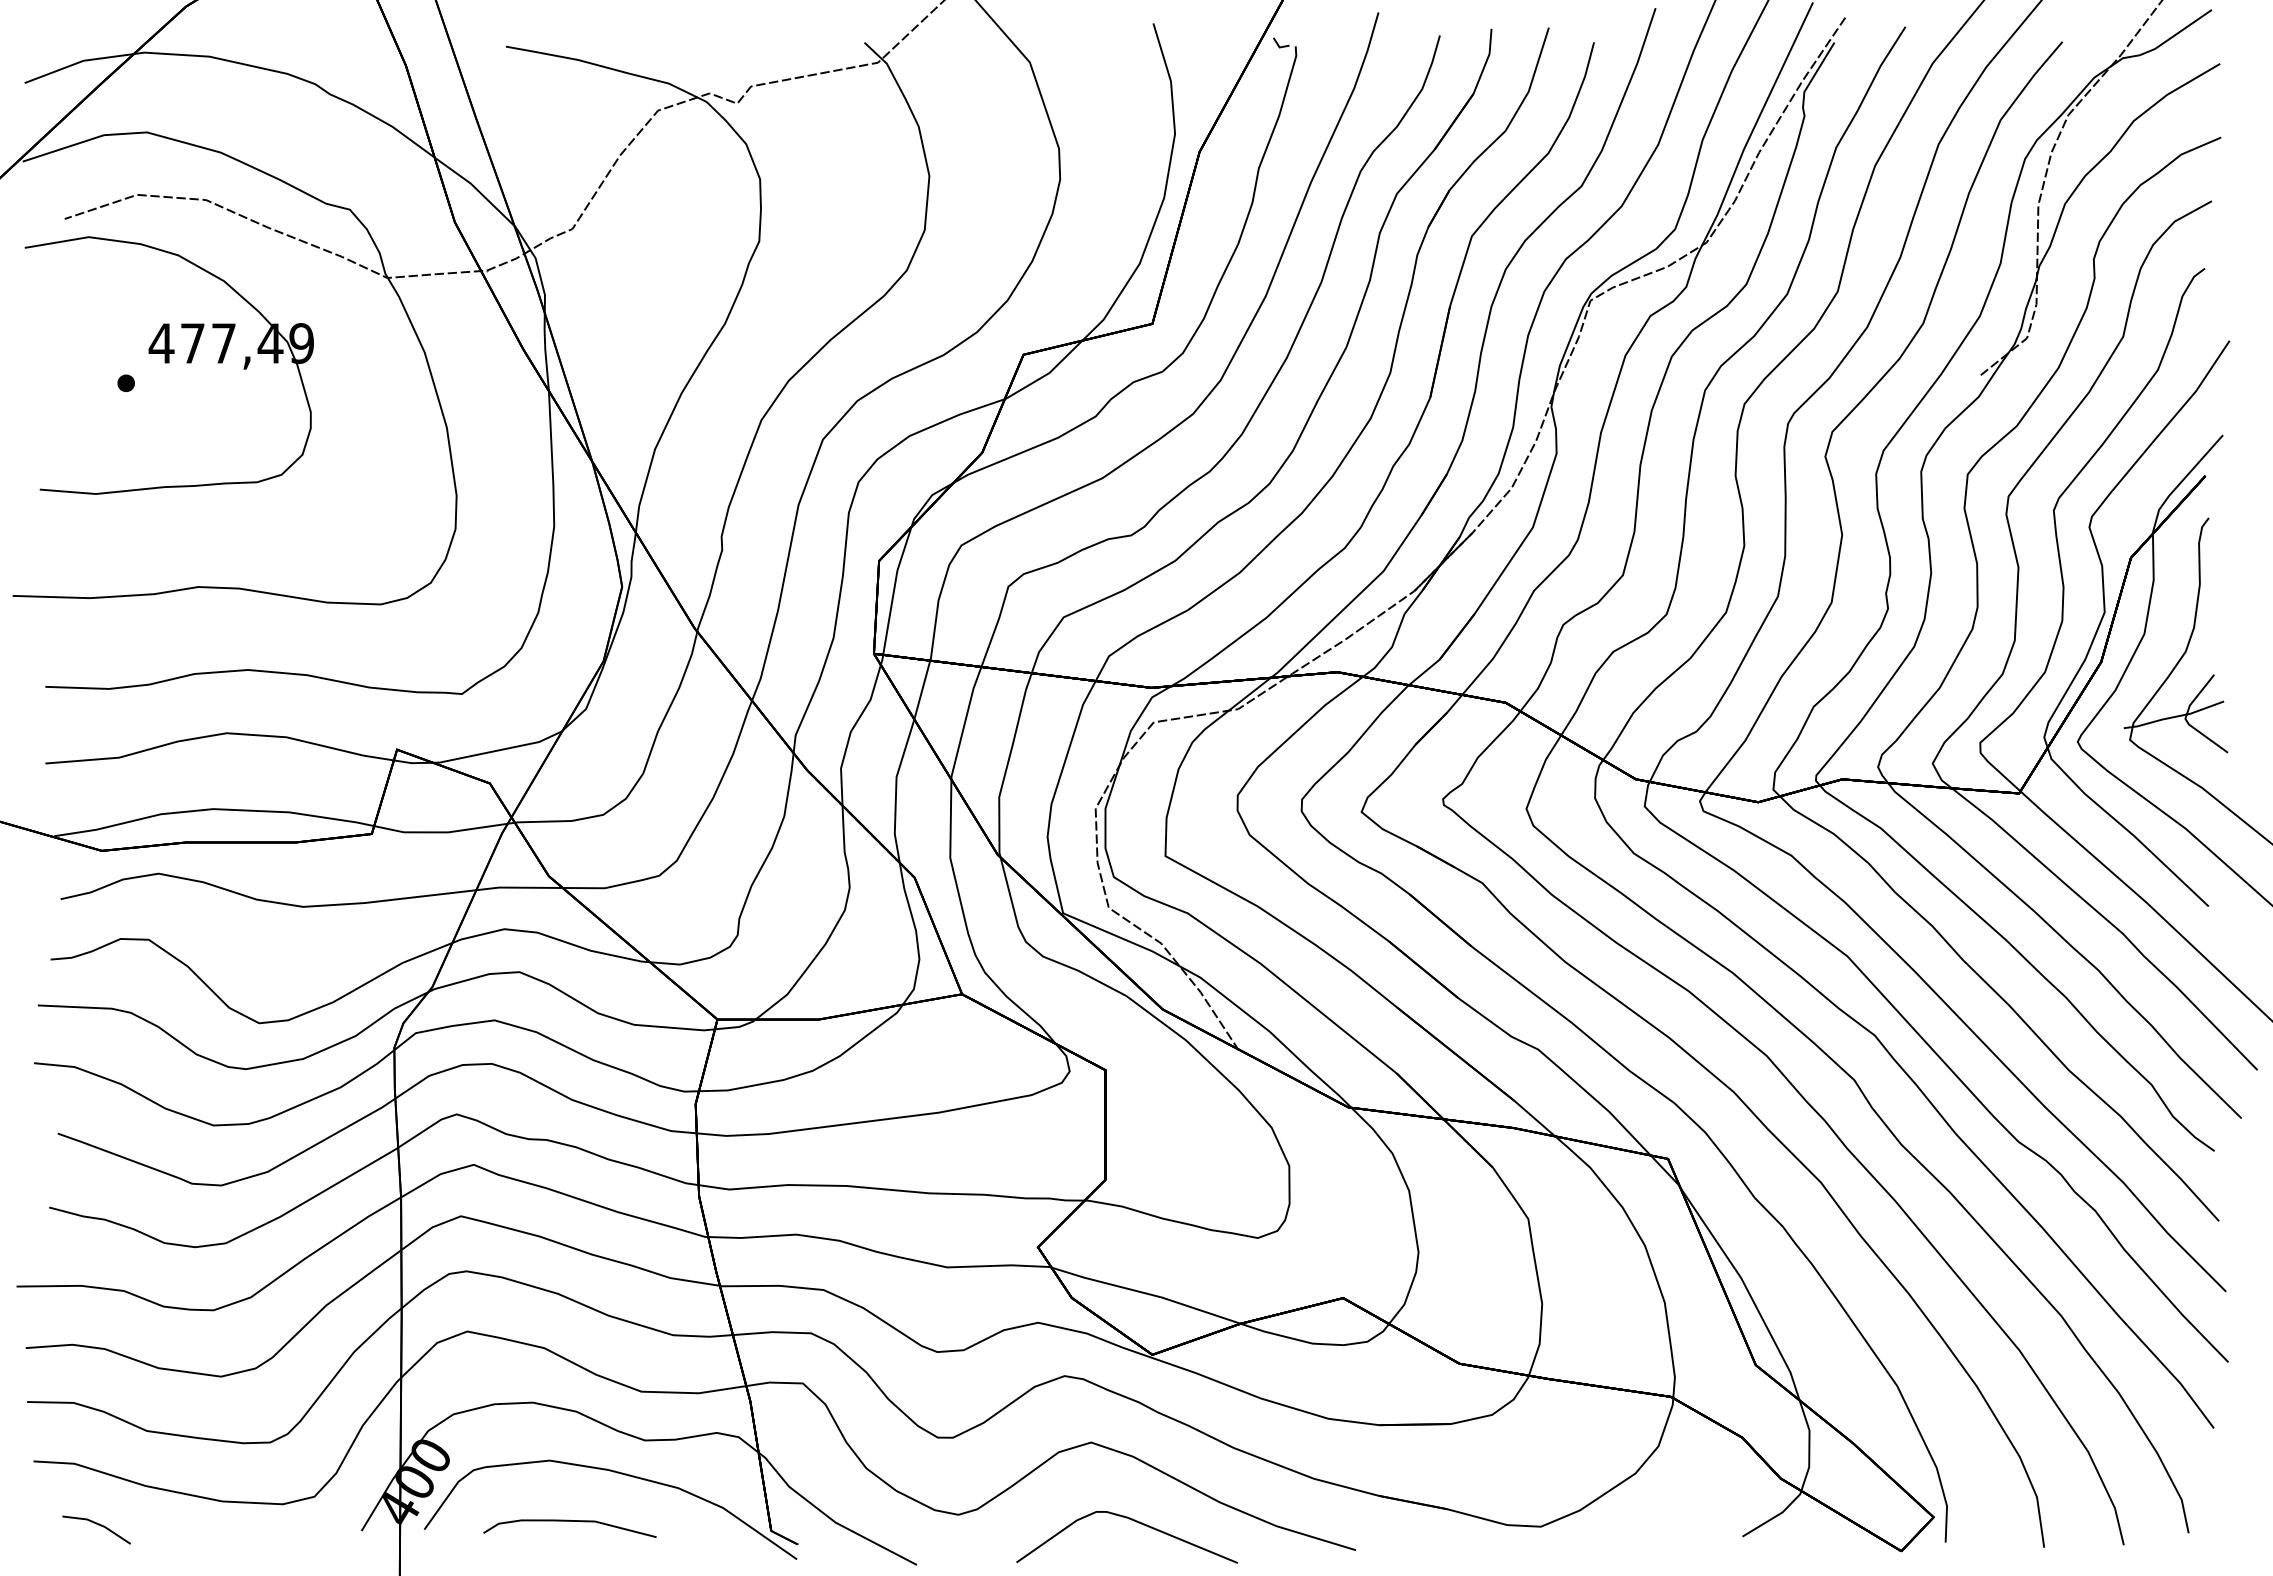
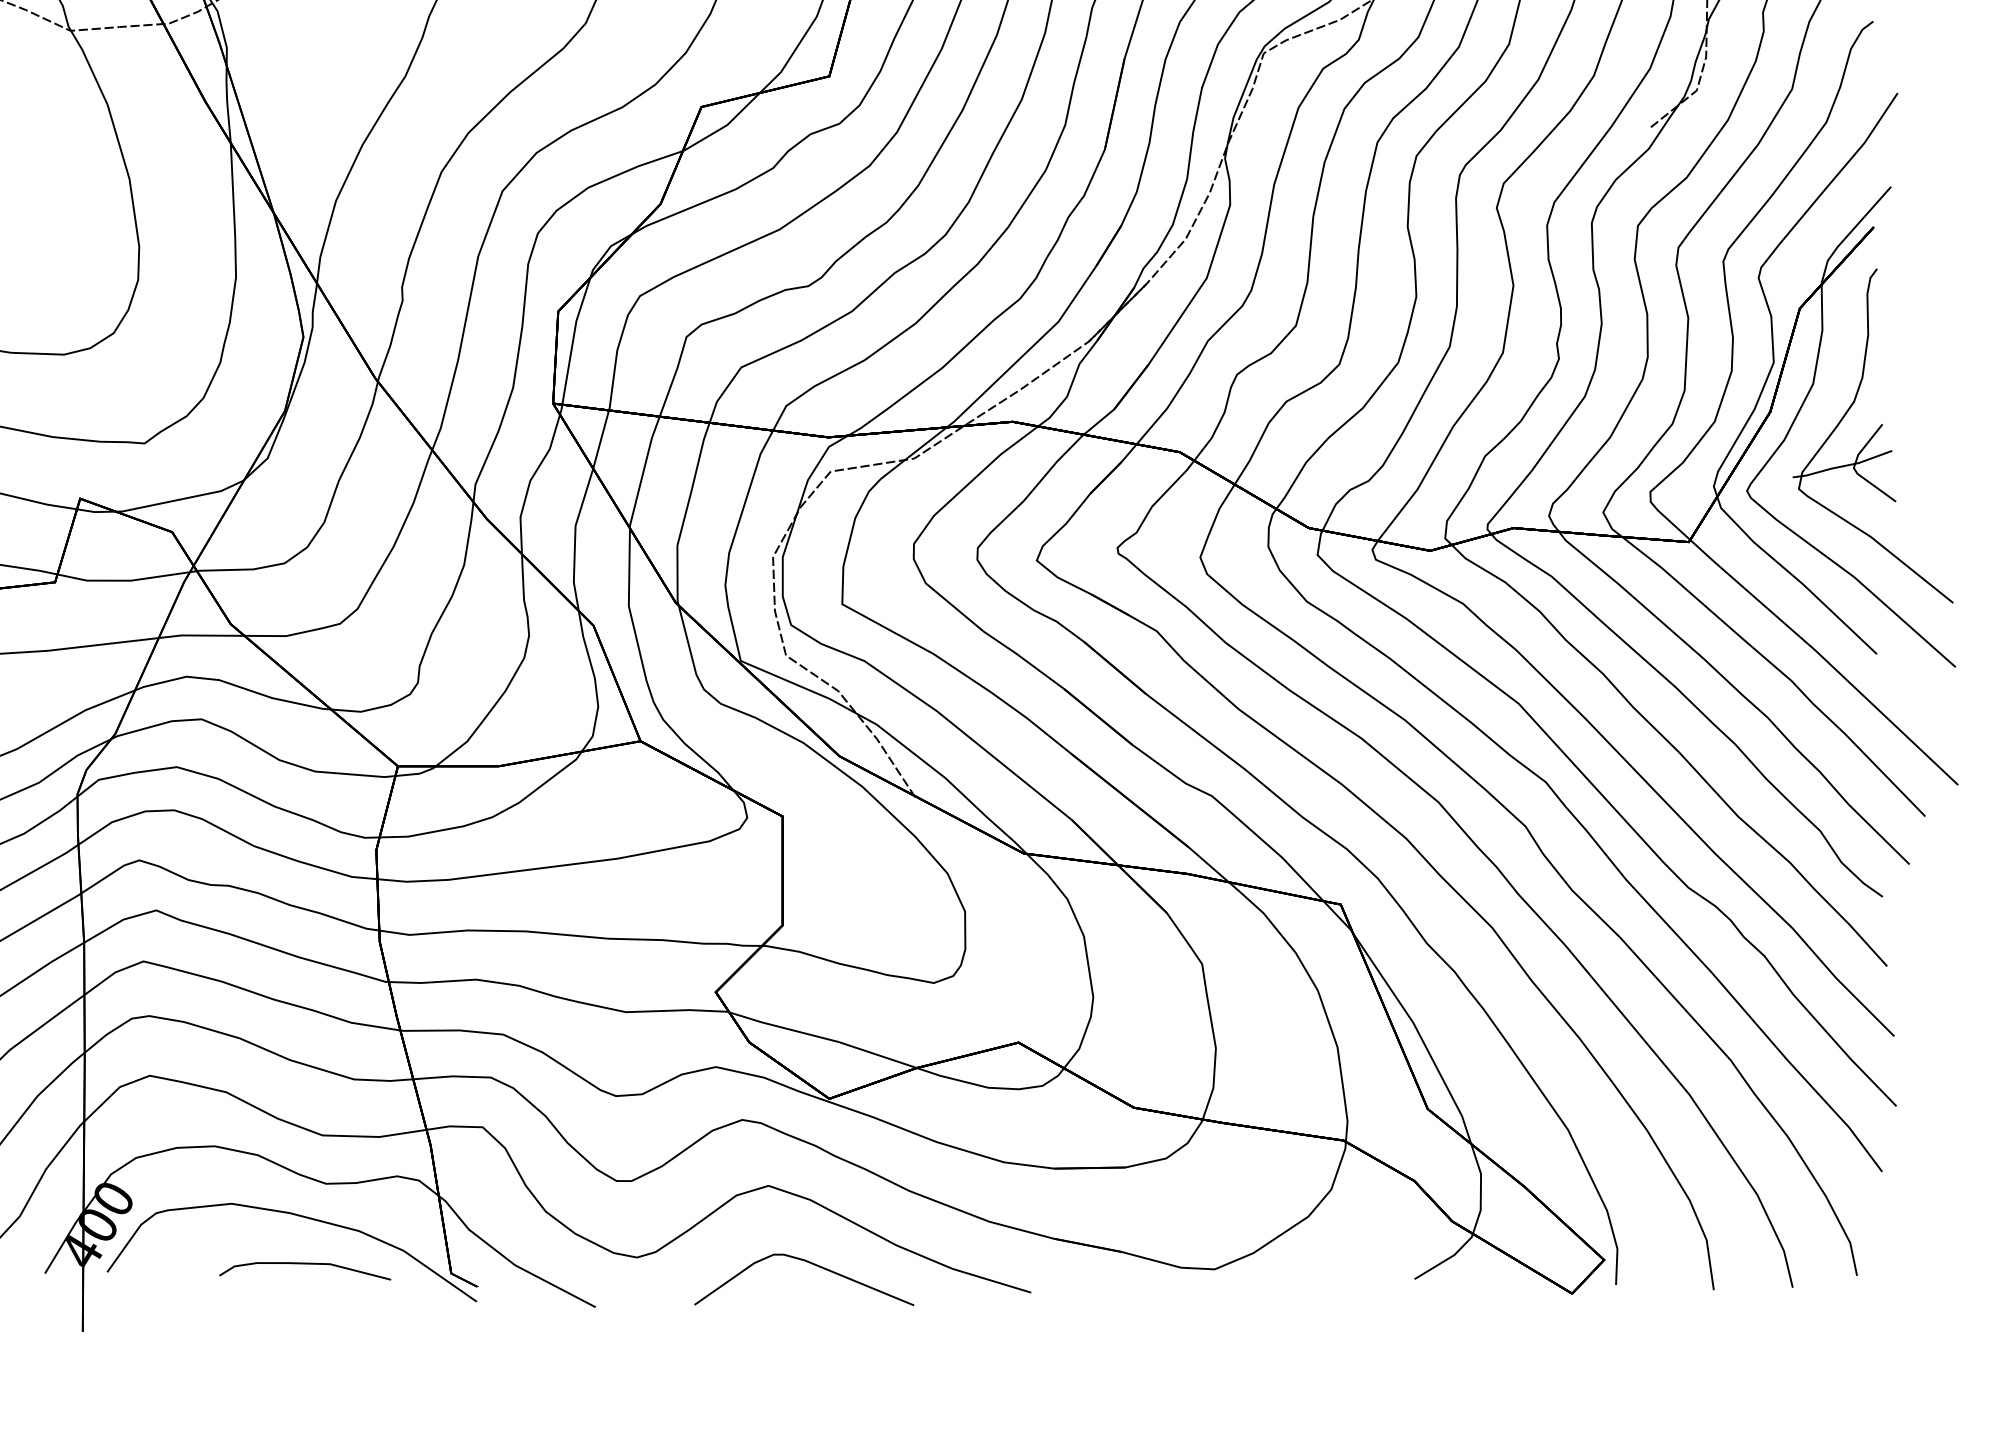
curve: (569, 1521) -> (304, 1264), moved

